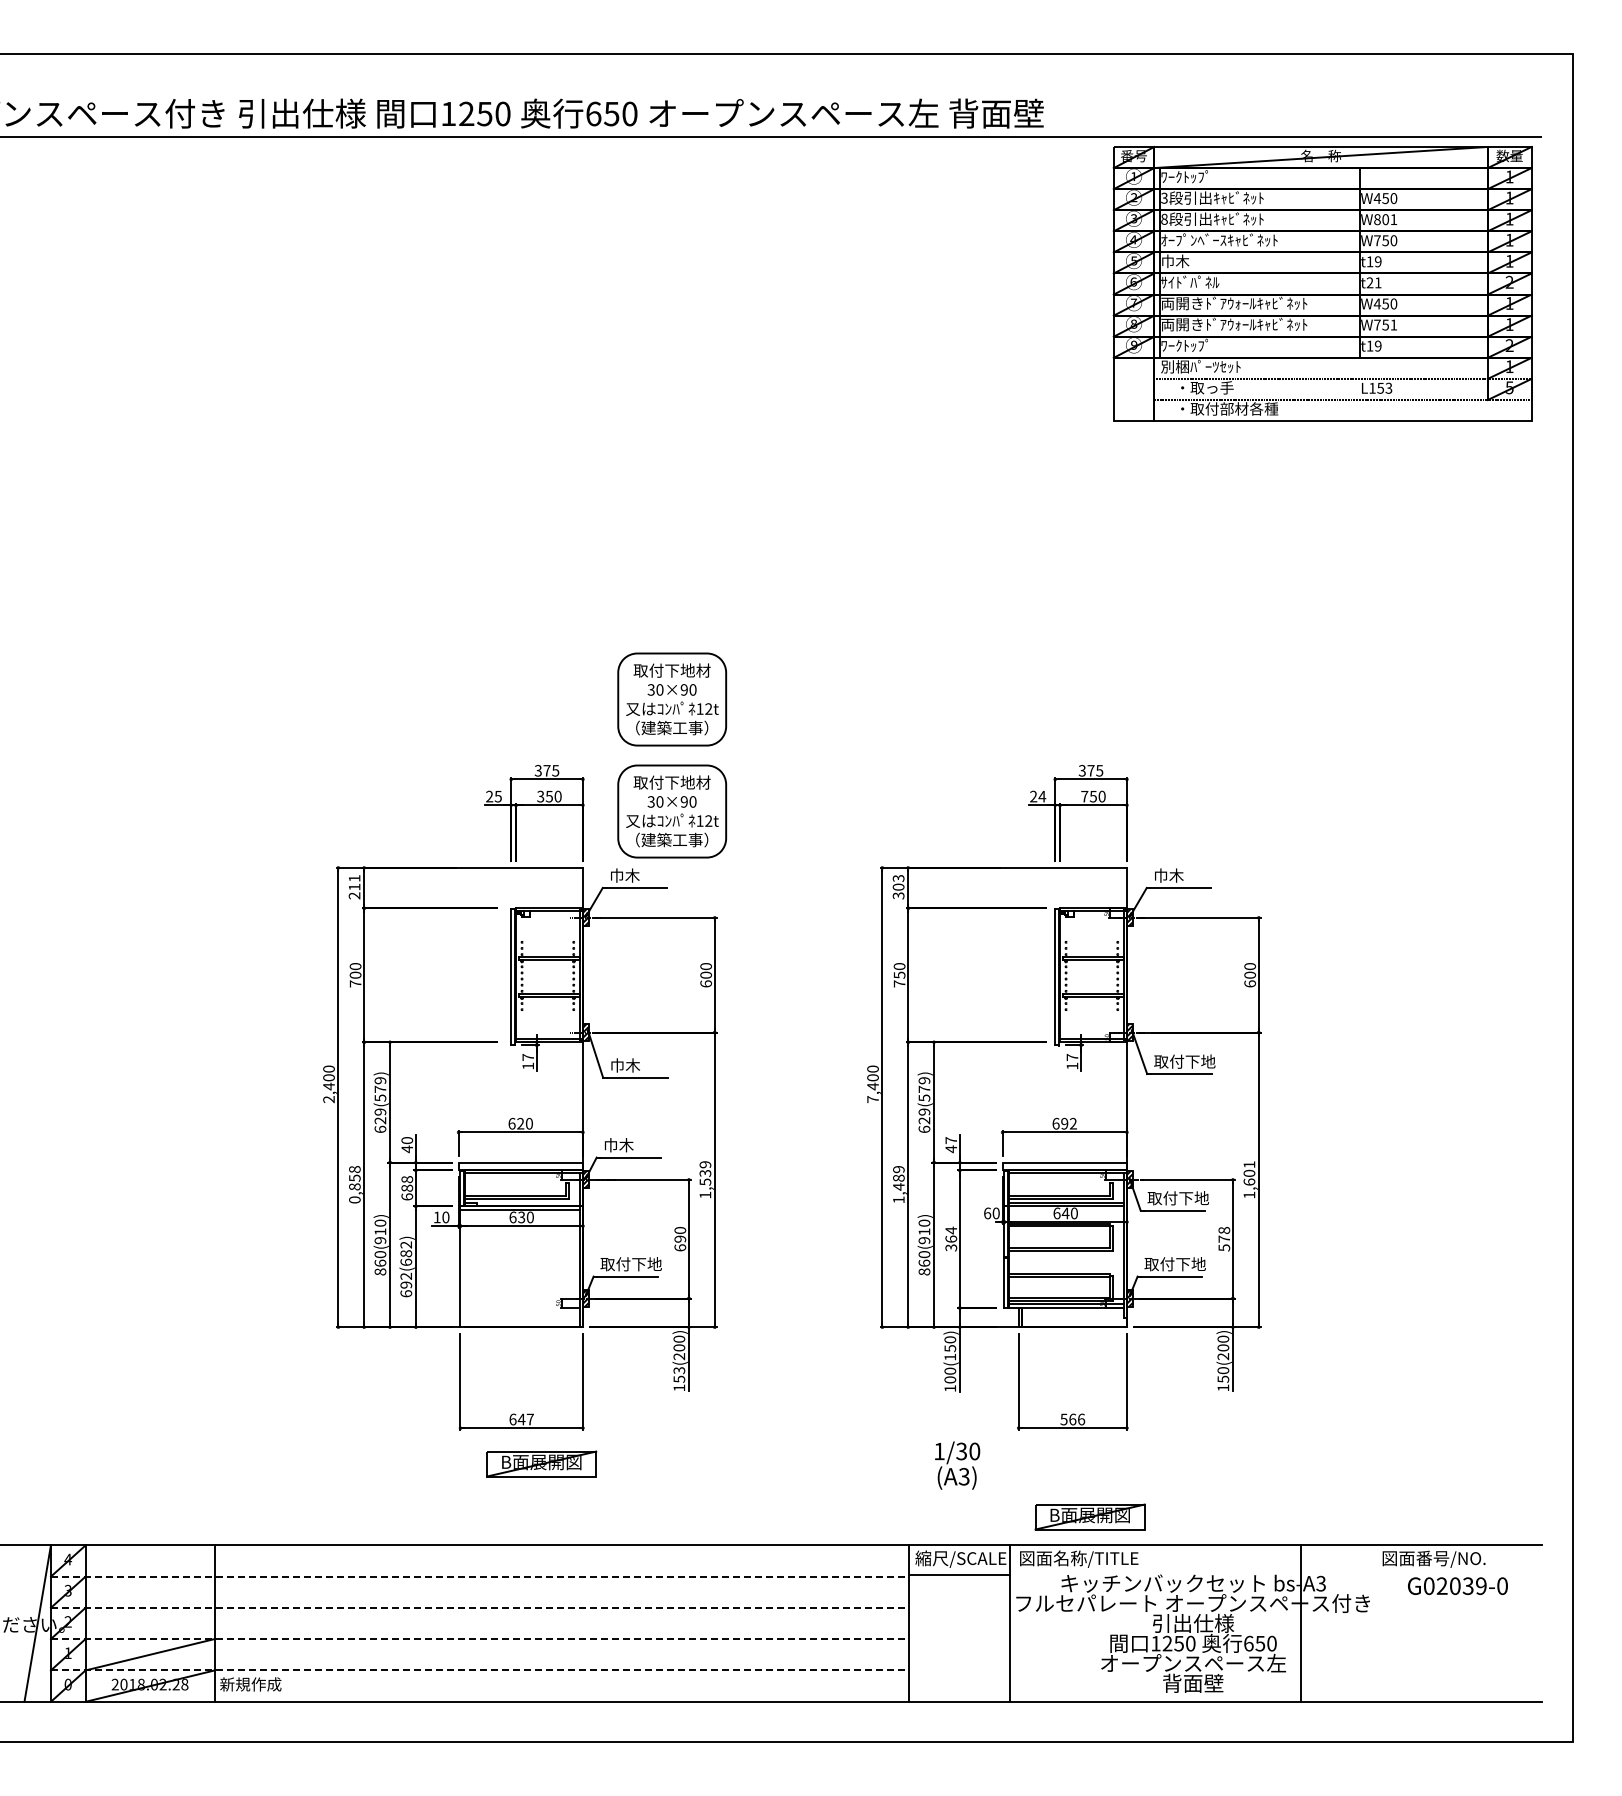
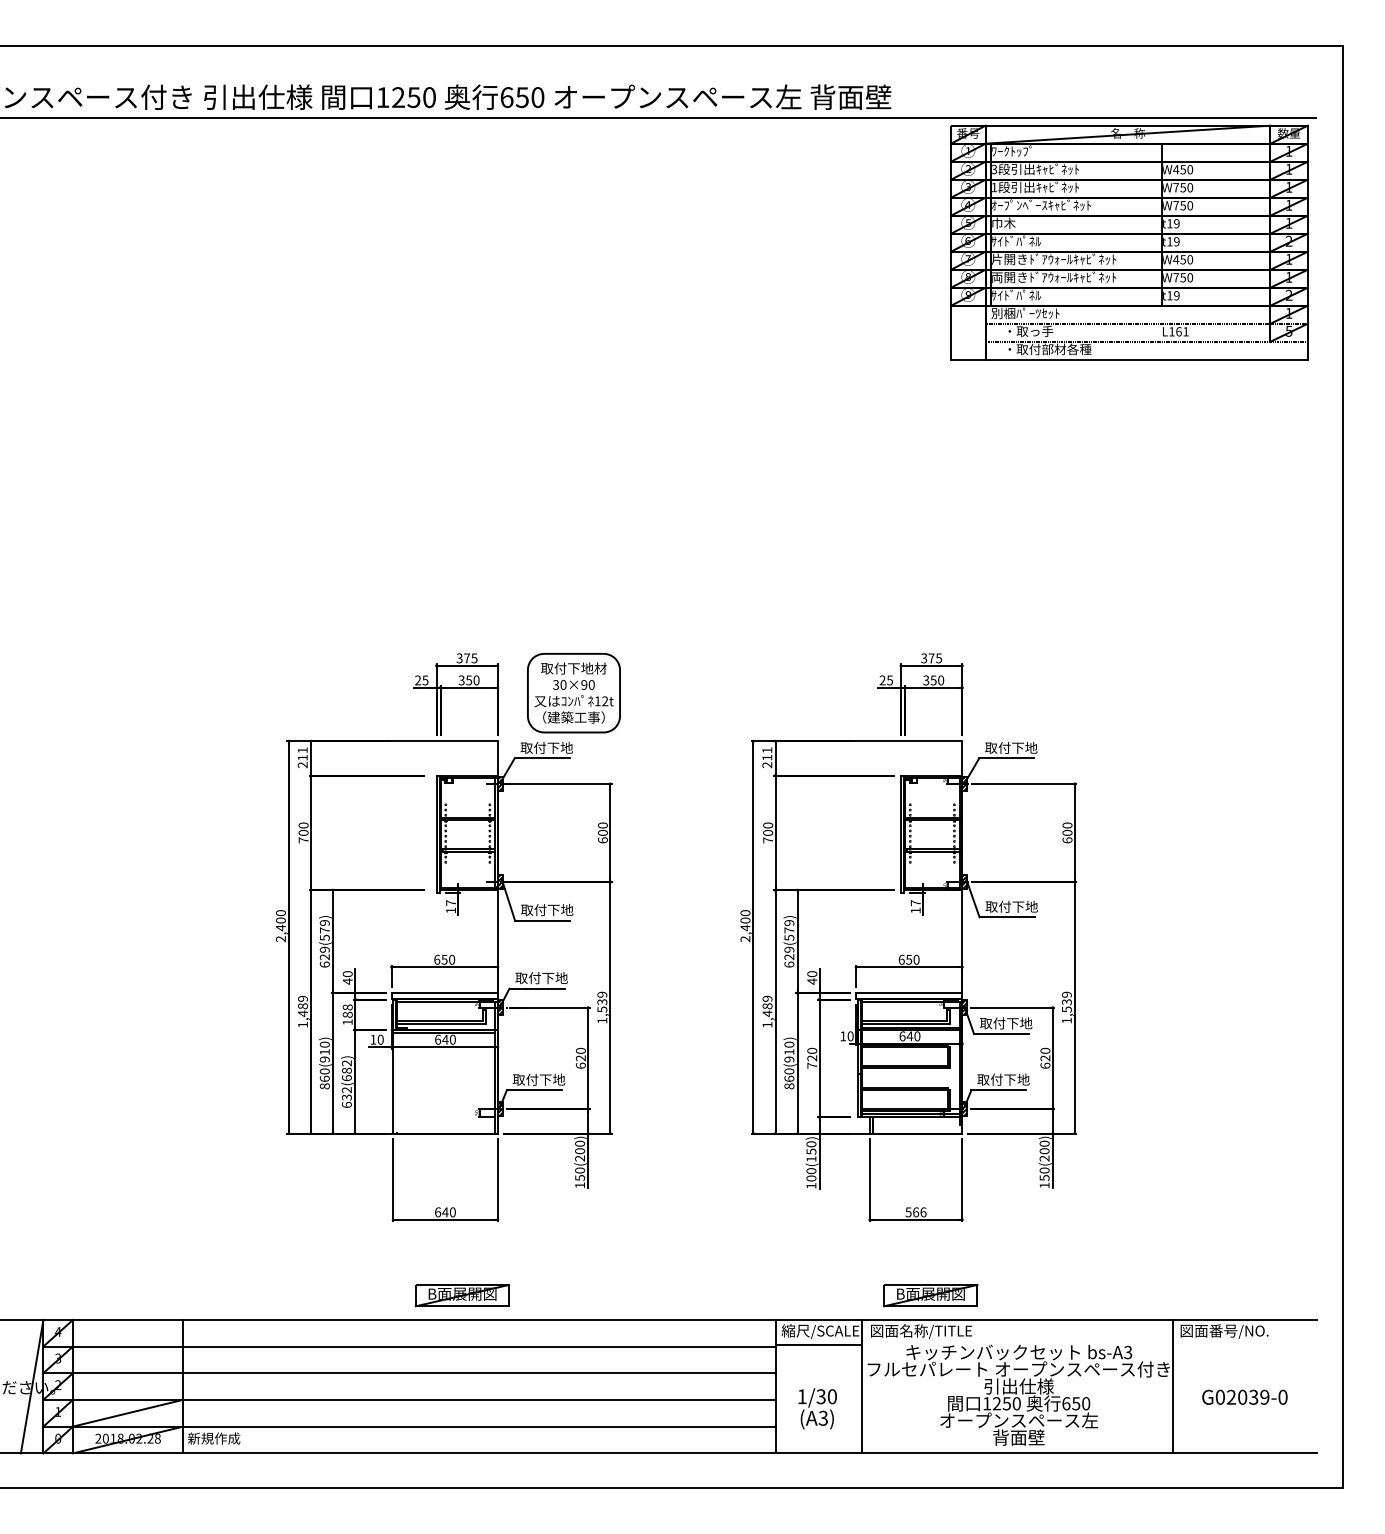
text: (1164, 218) -> (994, 186), 8 -> 1
text: (1385, 219) -> (1183, 187), W801 -> W750
text: (1373, 282) -> (1172, 241), t21 -> t19
text: (1167, 303) -> (996, 259), 両開きﾄﾞｱｳｫｰﾙｷｬﾋﾞﾈｯﾄ -> 片開きﾄﾞｱｳｫｰﾙｷｬﾋﾞﾈｯﾄ
text: (1393, 324) -> (1189, 277), W751 -> W750
text: (1190, 344) -> (1016, 294), ﾜｰｸﾄｯﾌﾟ -> ｻｲﾄﾞﾊﾟﾈﾙ
text: (1384, 387) -> (1182, 331), L153 -> L161
part: (672, 699) -> (574, 597), removed
text: (1042, 796) -> (890, 680), 24 -> 25
text: (1084, 796) -> (926, 680), 750 -> 350
text: (639, 875) -> (546, 747), 巾木 -> 取付下地
text: (1183, 875) -> (1010, 747), 巾木 -> 取付下地
text: (898, 887) -> (767, 758), 303 -> 211
text: (899, 974) -> (768, 832), 750 -> 700
text: (640, 1065) -> (546, 910), 巾木 -> 取付下地
text: (872, 1099) -> (745, 939), 7,400 -> 2,400
text: (520, 1123) -> (444, 959), 620 -> 650
text: (1068, 1123) -> (912, 959), 692 -> 650
text: (951, 1140) -> (812, 974), 47 -> 40
text: (633, 1145) -> (540, 978), 巾木 -> 取付下地
text: (1249, 1173) -> (1066, 1002), 1,601 -> 1,539
text: (354, 1184) -> (302, 1011), 0,858 -> 1,489
text: (407, 1196) -> (347, 1021), 688 -> 188
text: (987, 1213) -> (843, 1036), 60 -> 10
text: (521, 1217) -> (445, 1039), 630 -> 640
text: (680, 1238) -> (581, 1057), 690 -> 620
text: (951, 1238) -> (812, 1057), 364 -> 720
text: (1224, 1238) -> (1045, 1057), 578 -> 620
text: (406, 1284) -> (347, 1097), 692(682) -> 632(682)
text: (679, 1370) -> (580, 1170), 153(200) -> 150(200)
text: (529, 1419) -> (452, 1212), 647 -> 640
part: (541, 1463) -> (462, 1295), moved
text: (957, 1465) -> (817, 1408), moved
line: (480, 1576) -> (410, 1346), dashed -> solid
text: (1457, 1585) -> (1244, 1396), moved
line: (480, 1607) -> (410, 1372), dashed -> solid
line: (1300, 1623) -> (1172, 1386), moved
line: (480, 1639) -> (410, 1400), dashed -> solid
line: (480, 1670) -> (410, 1426), dashed -> solid

